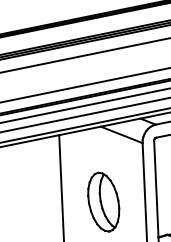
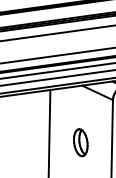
part: (103, 201) -> (80, 142), size x0.6

